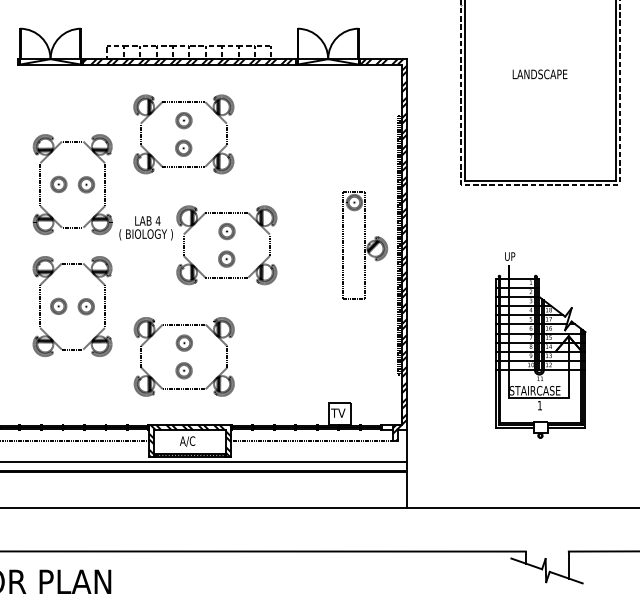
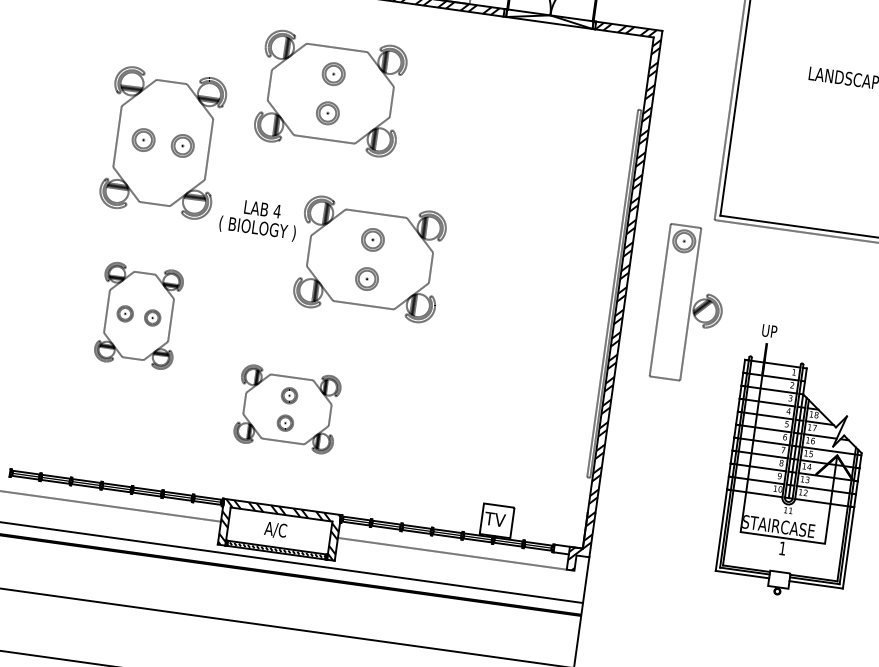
part: (364, 245) -> (690, 304), moved
part: (72, 306) -> (138, 315), size x0.7
part: (183, 356) -> (286, 408), size x0.7

